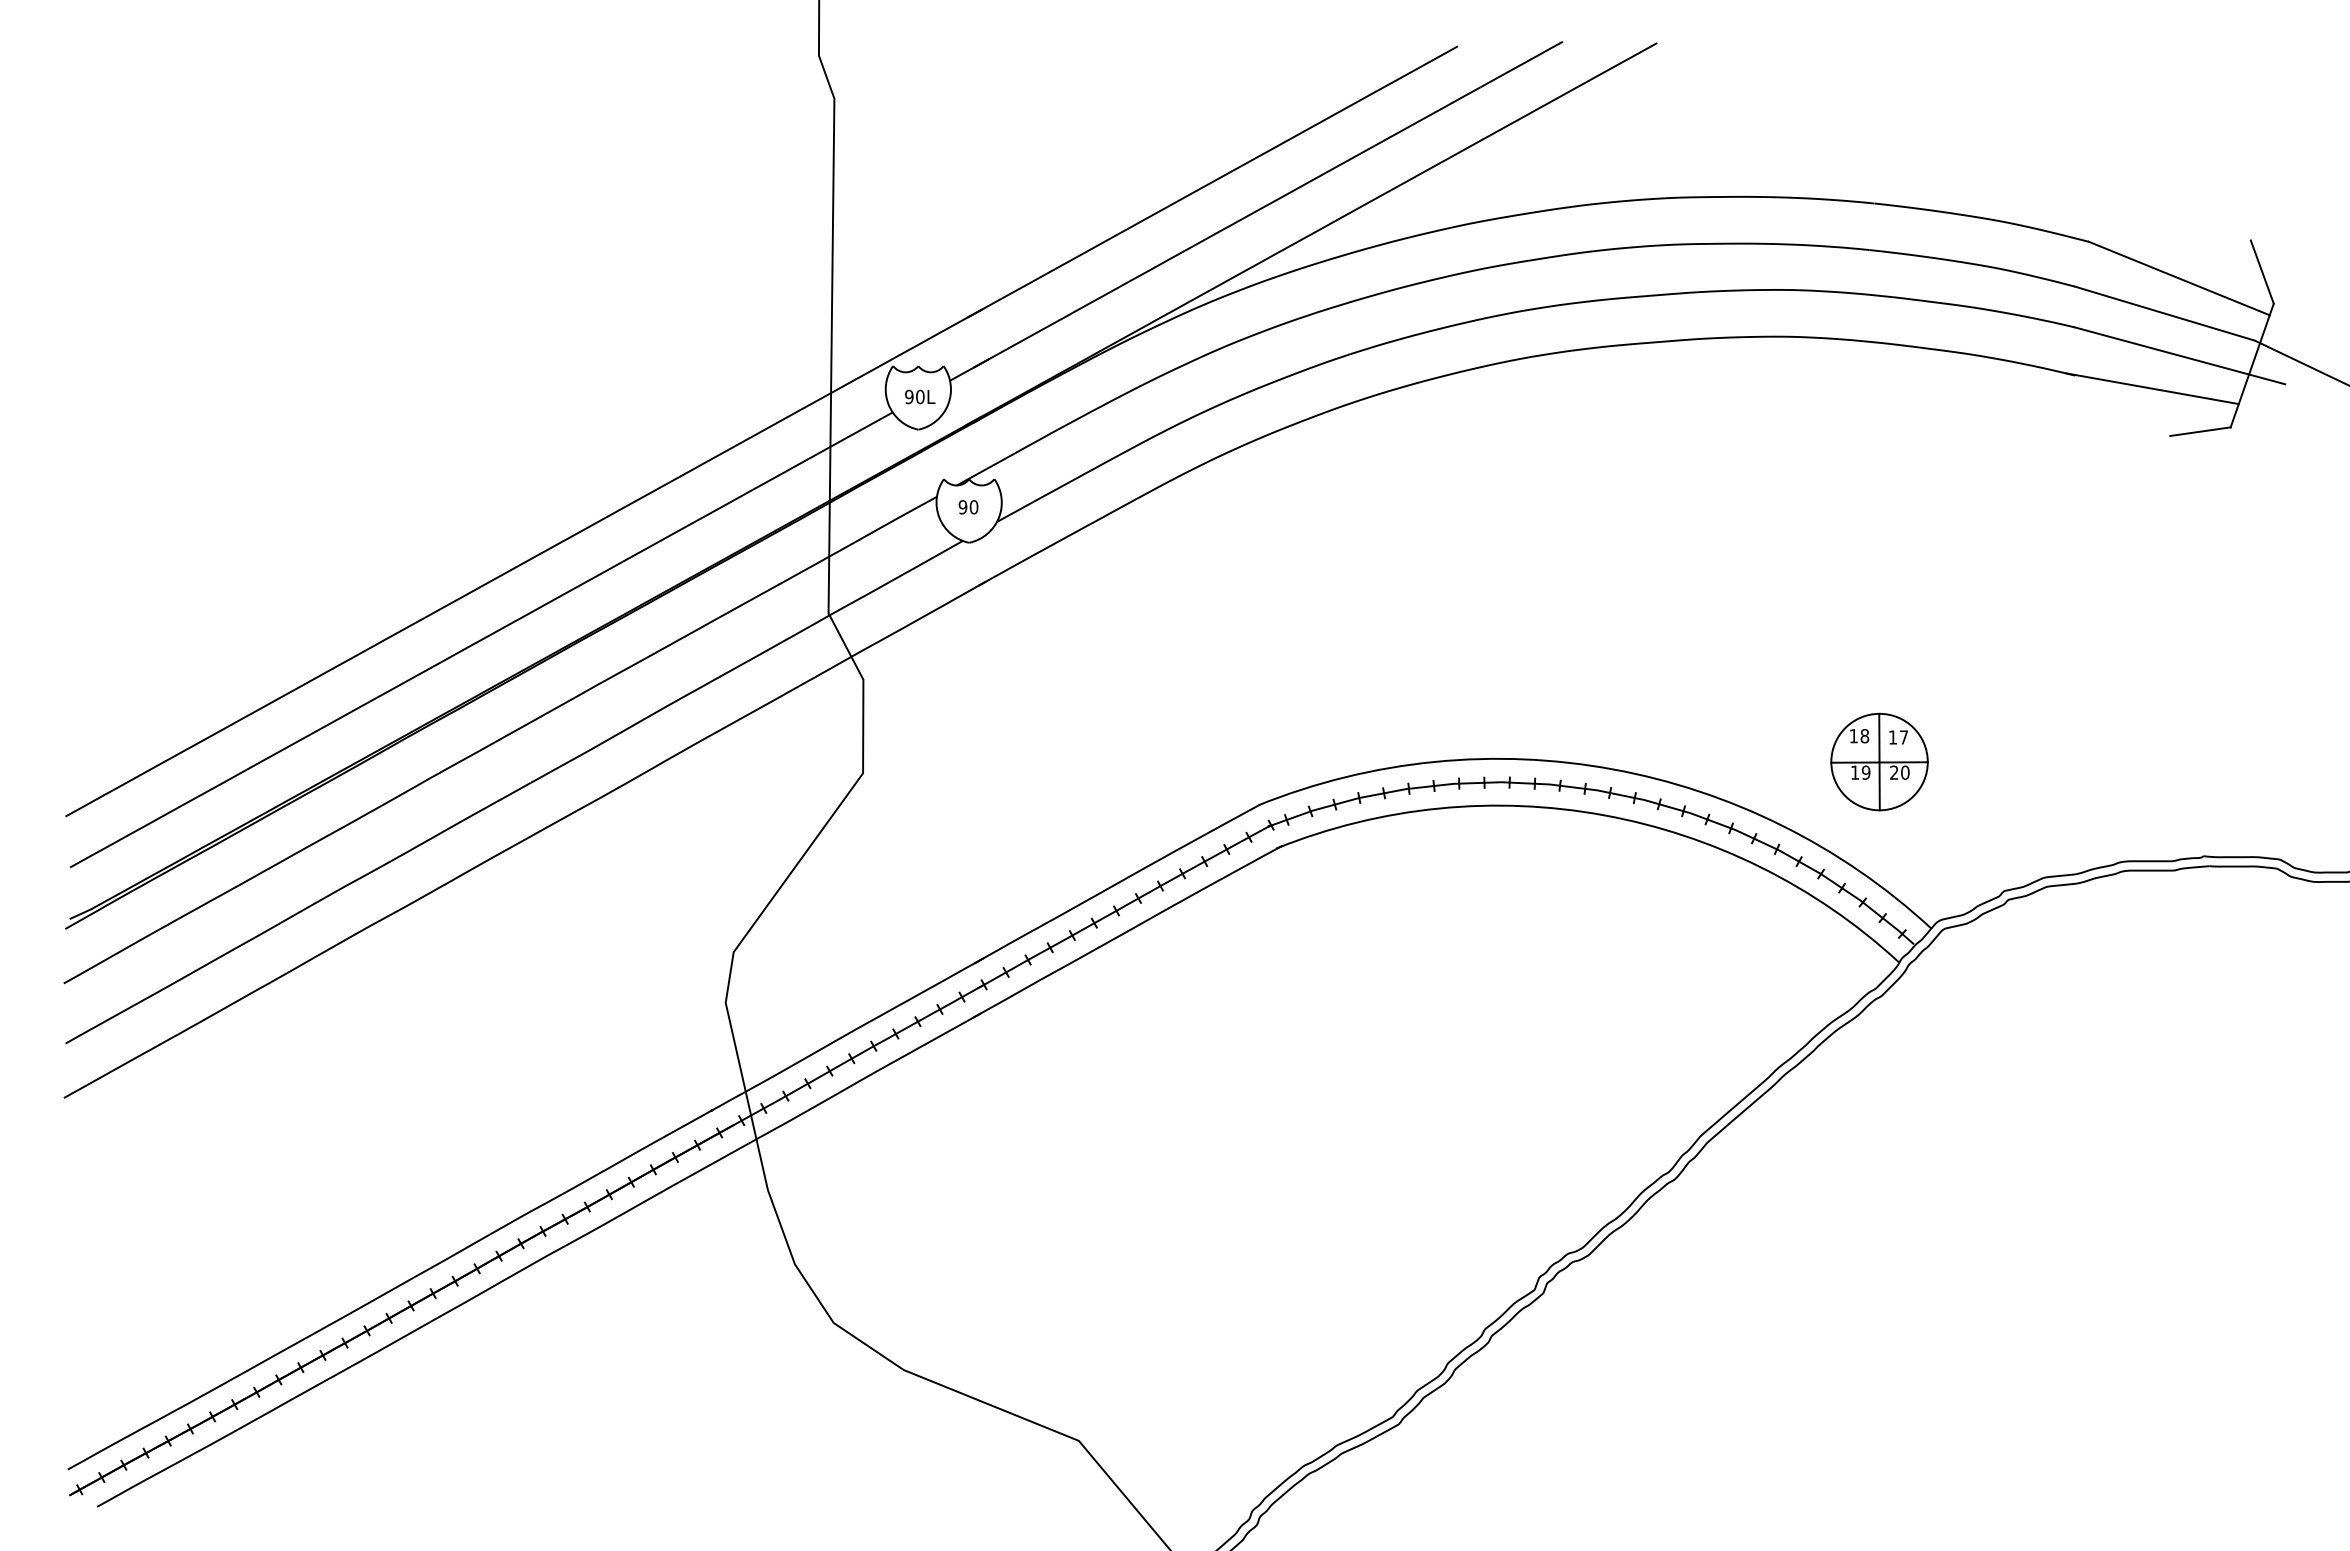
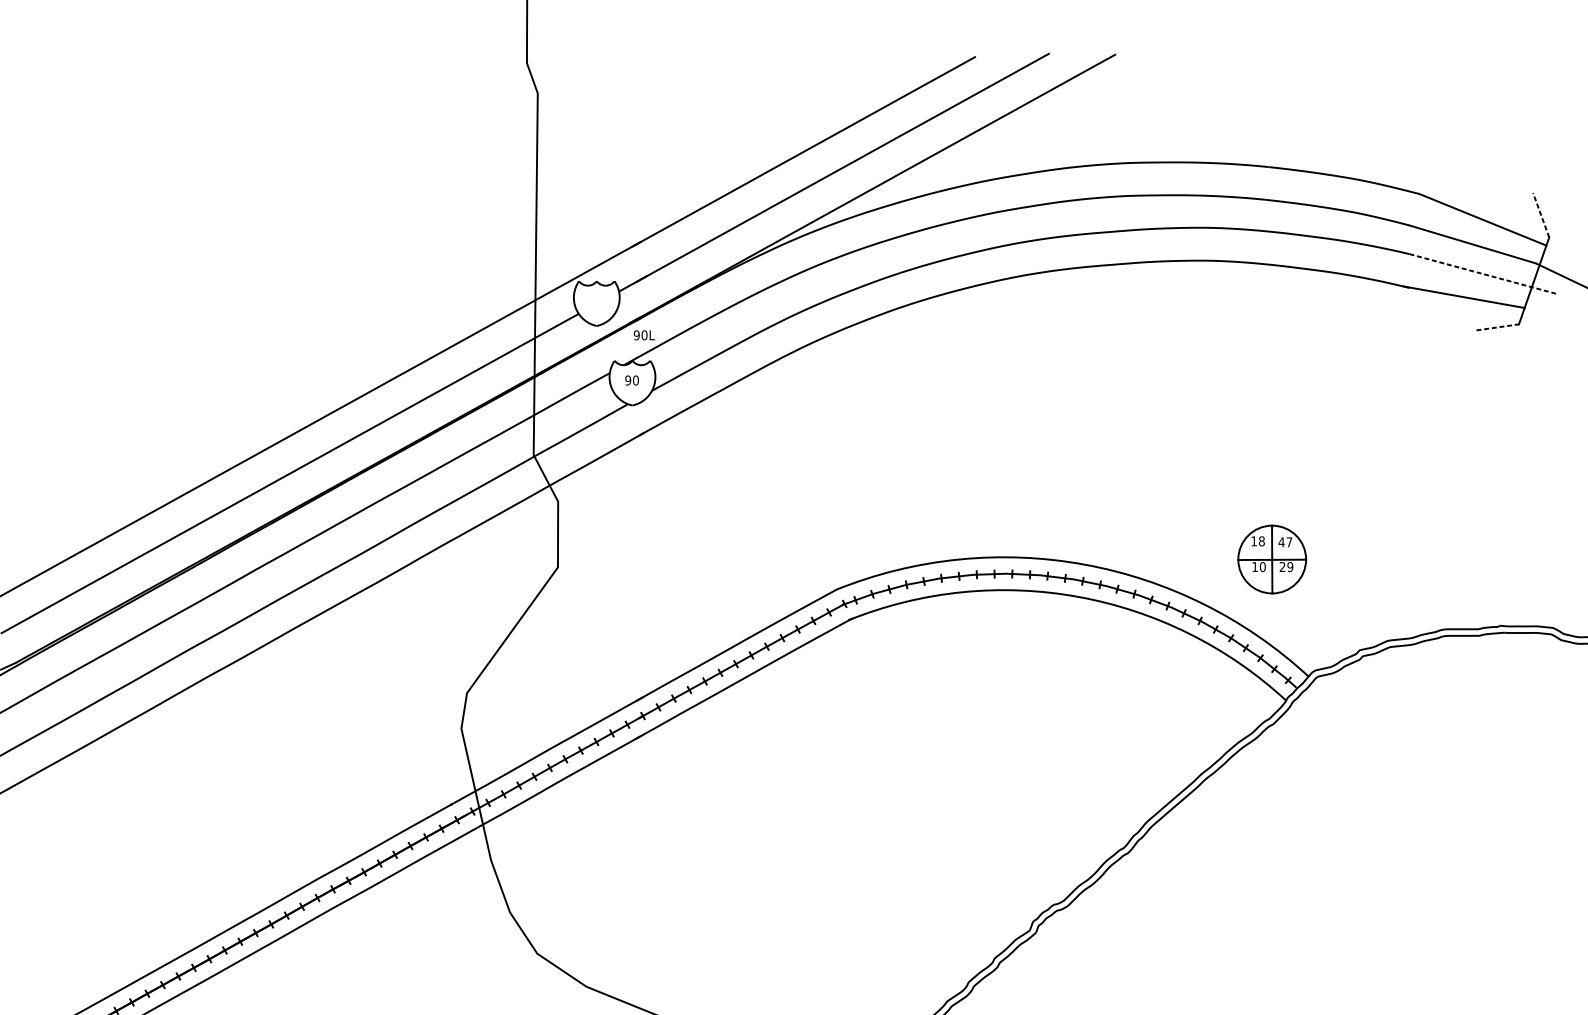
line: (2262, 272) -> (1541, 215), solid -> dashed
line: (2180, 355) -> (1483, 273), solid -> dashed
text: (920, 396) -> (644, 335), moved
line: (2200, 431) -> (1497, 327), solid -> dashed
text: (1892, 737) -> (1281, 542), 17 -> 47
text: (1865, 772) -> (1262, 566), 19 -> 10
text: (1905, 772) -> (1290, 566), 20 -> 29

